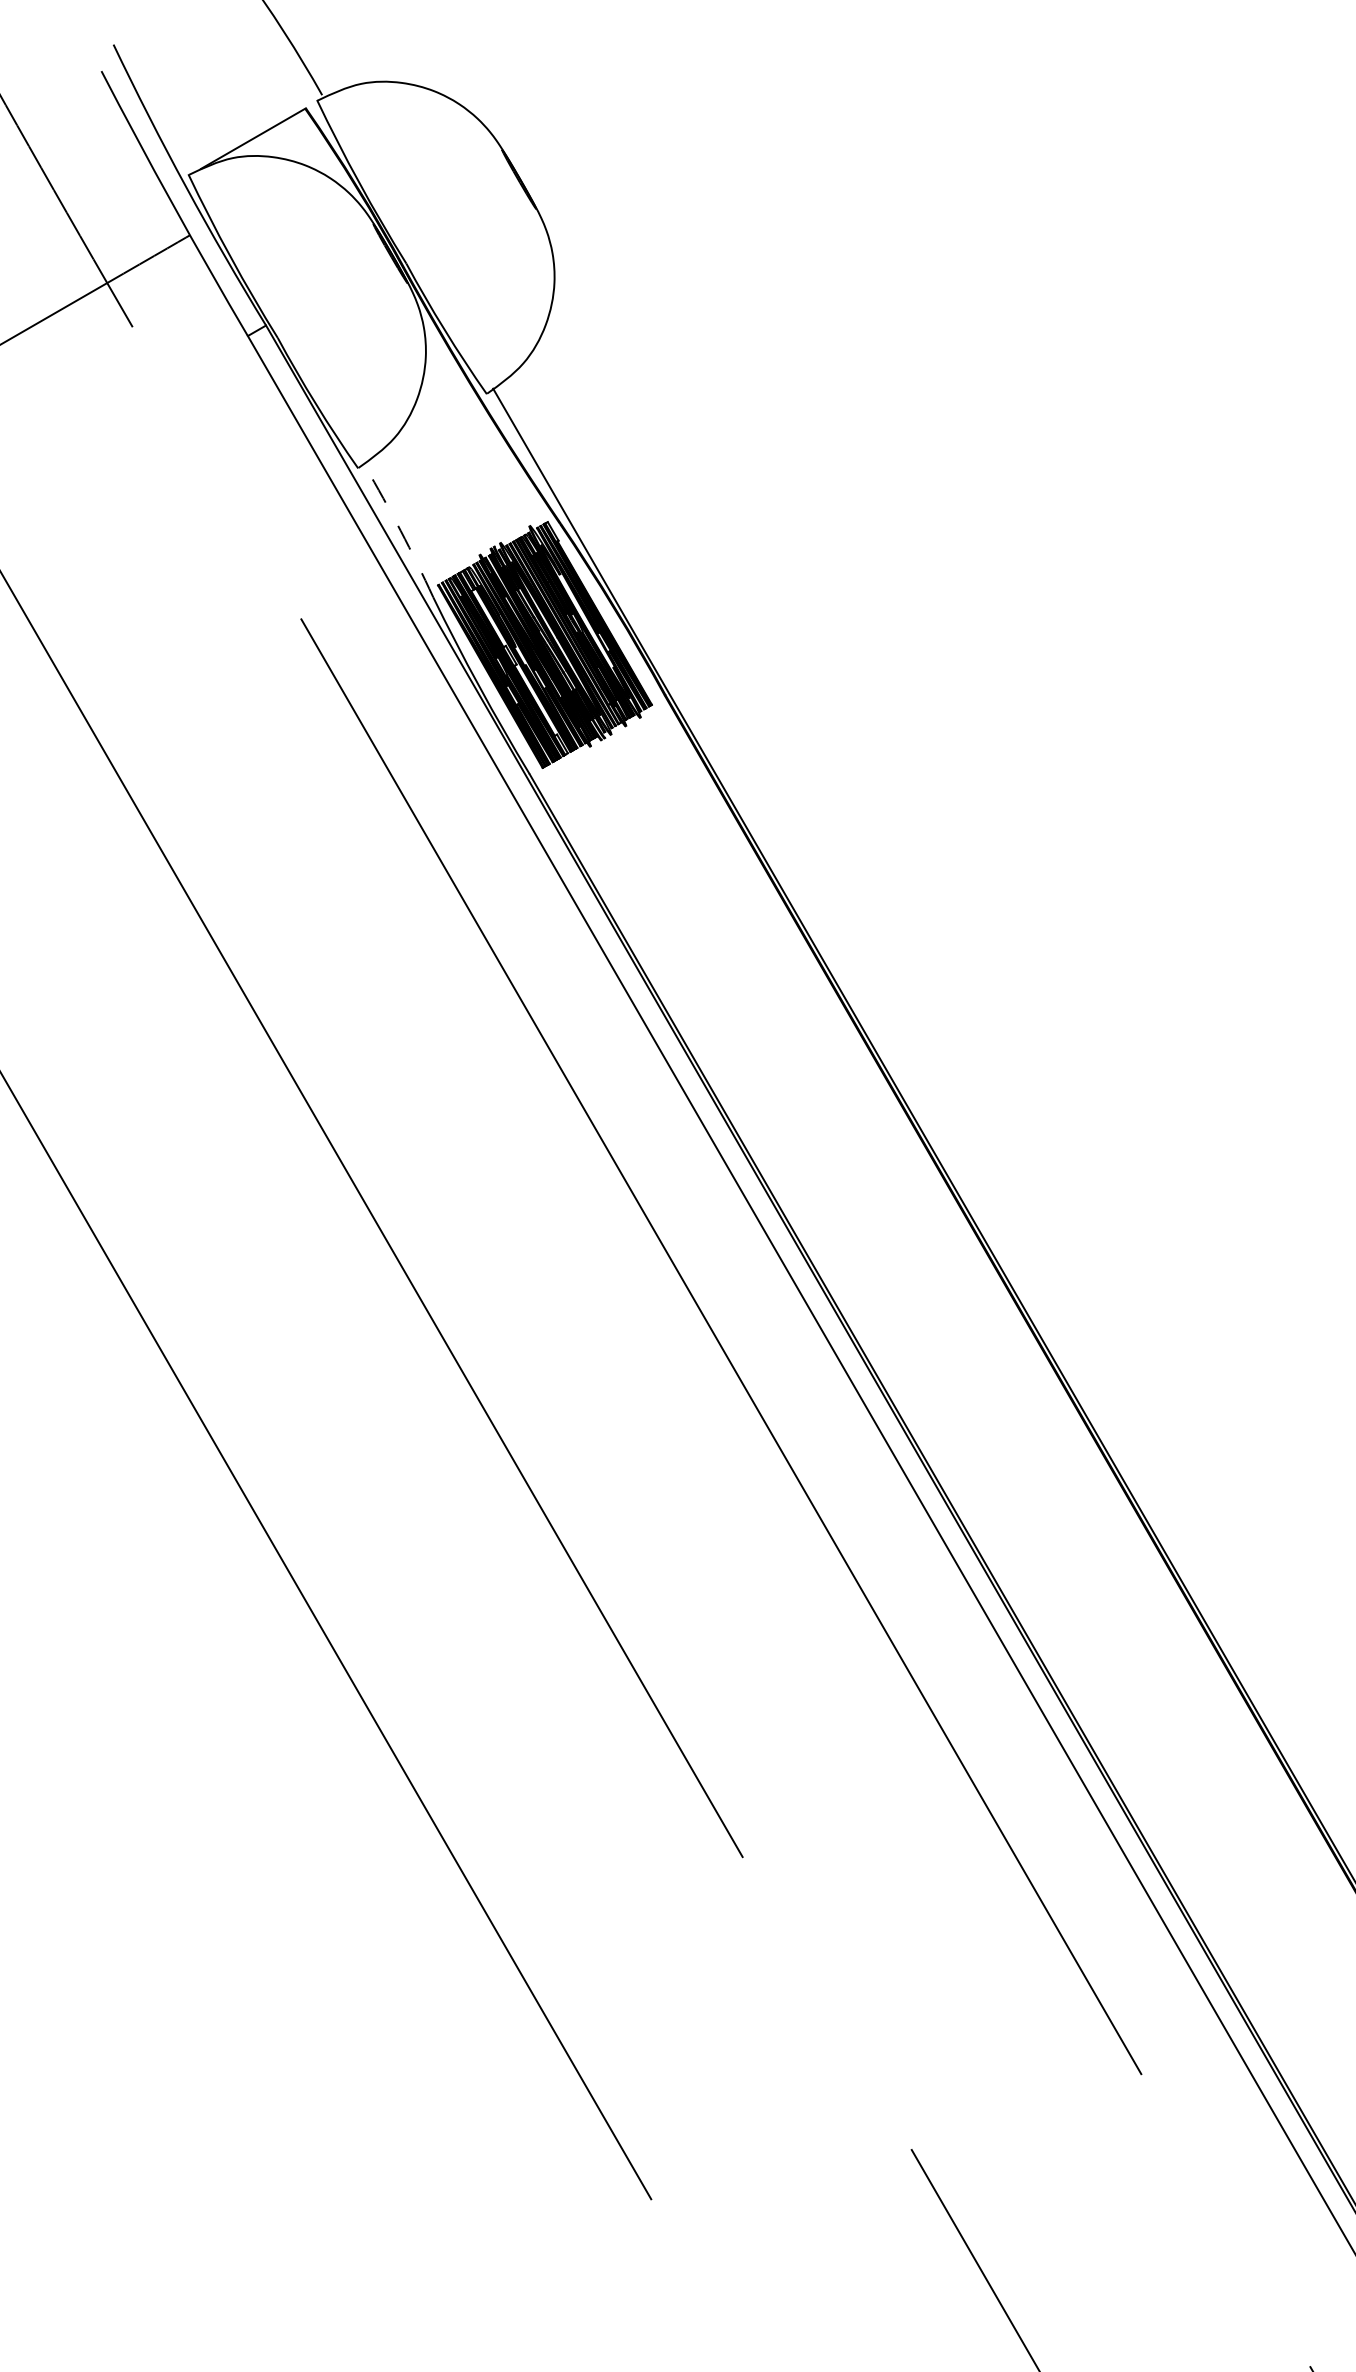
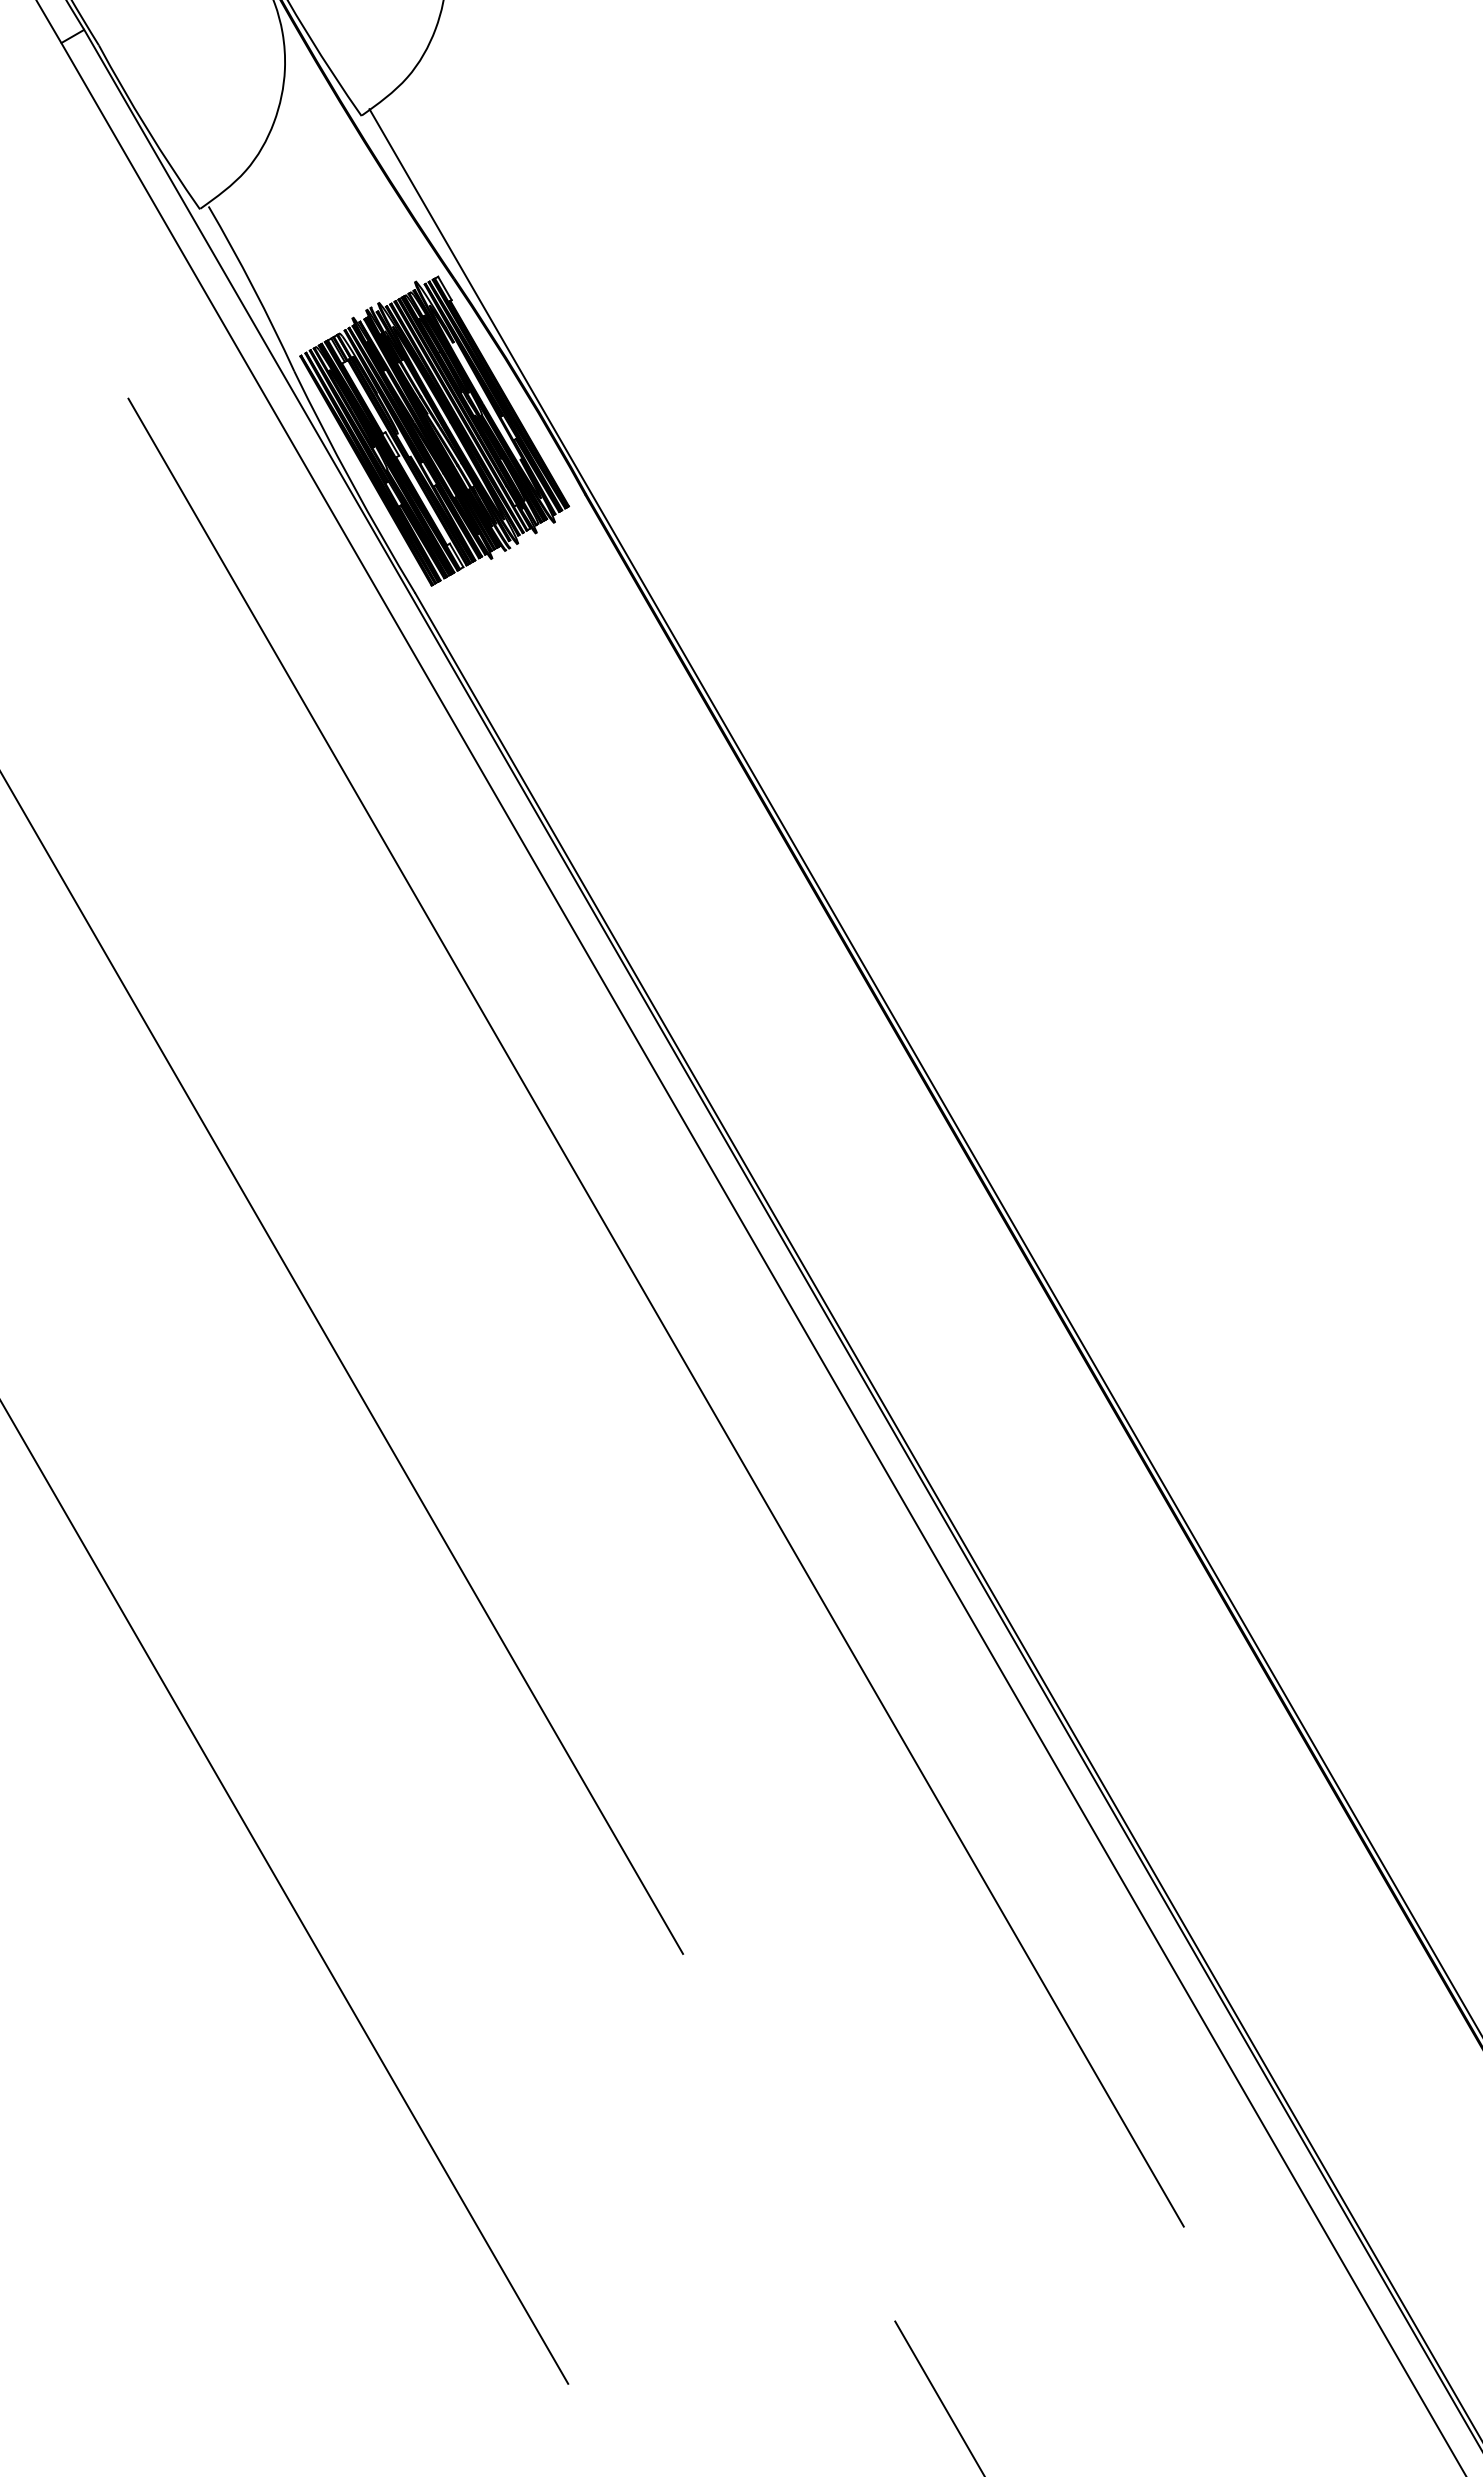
arc: (400, 530) -> (253, 287), dashed -> solid

